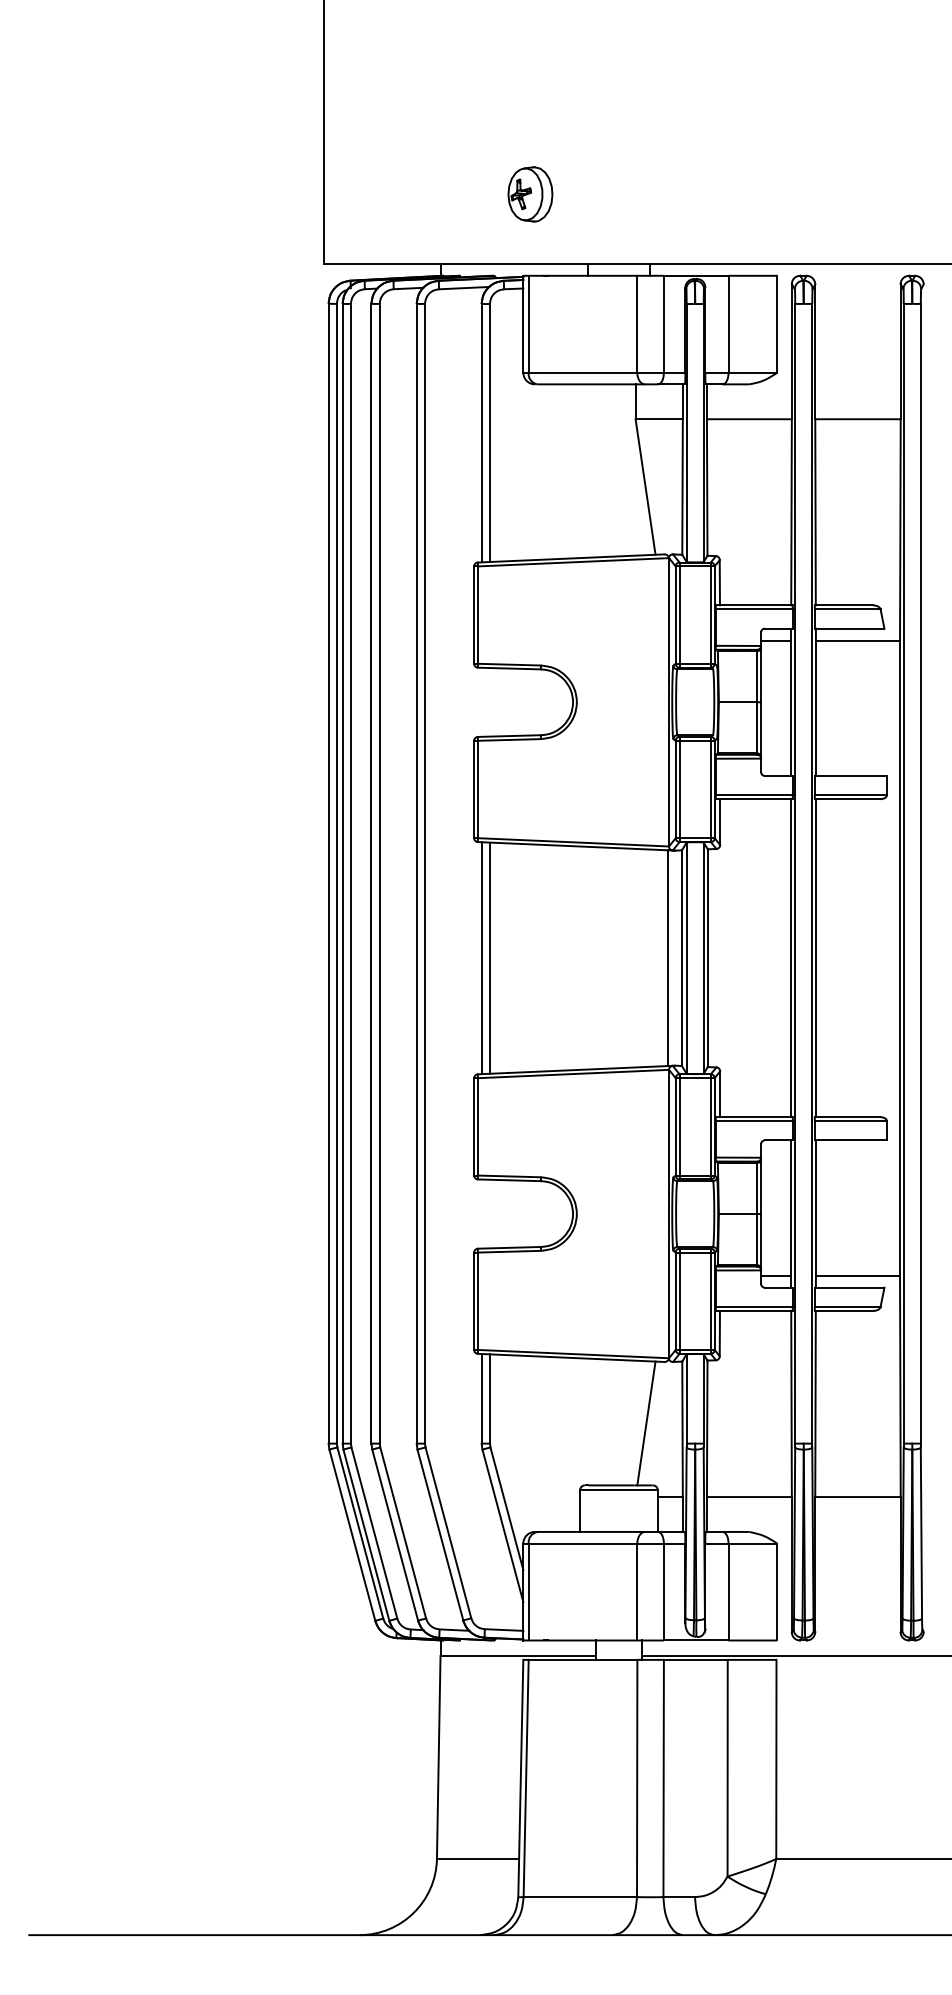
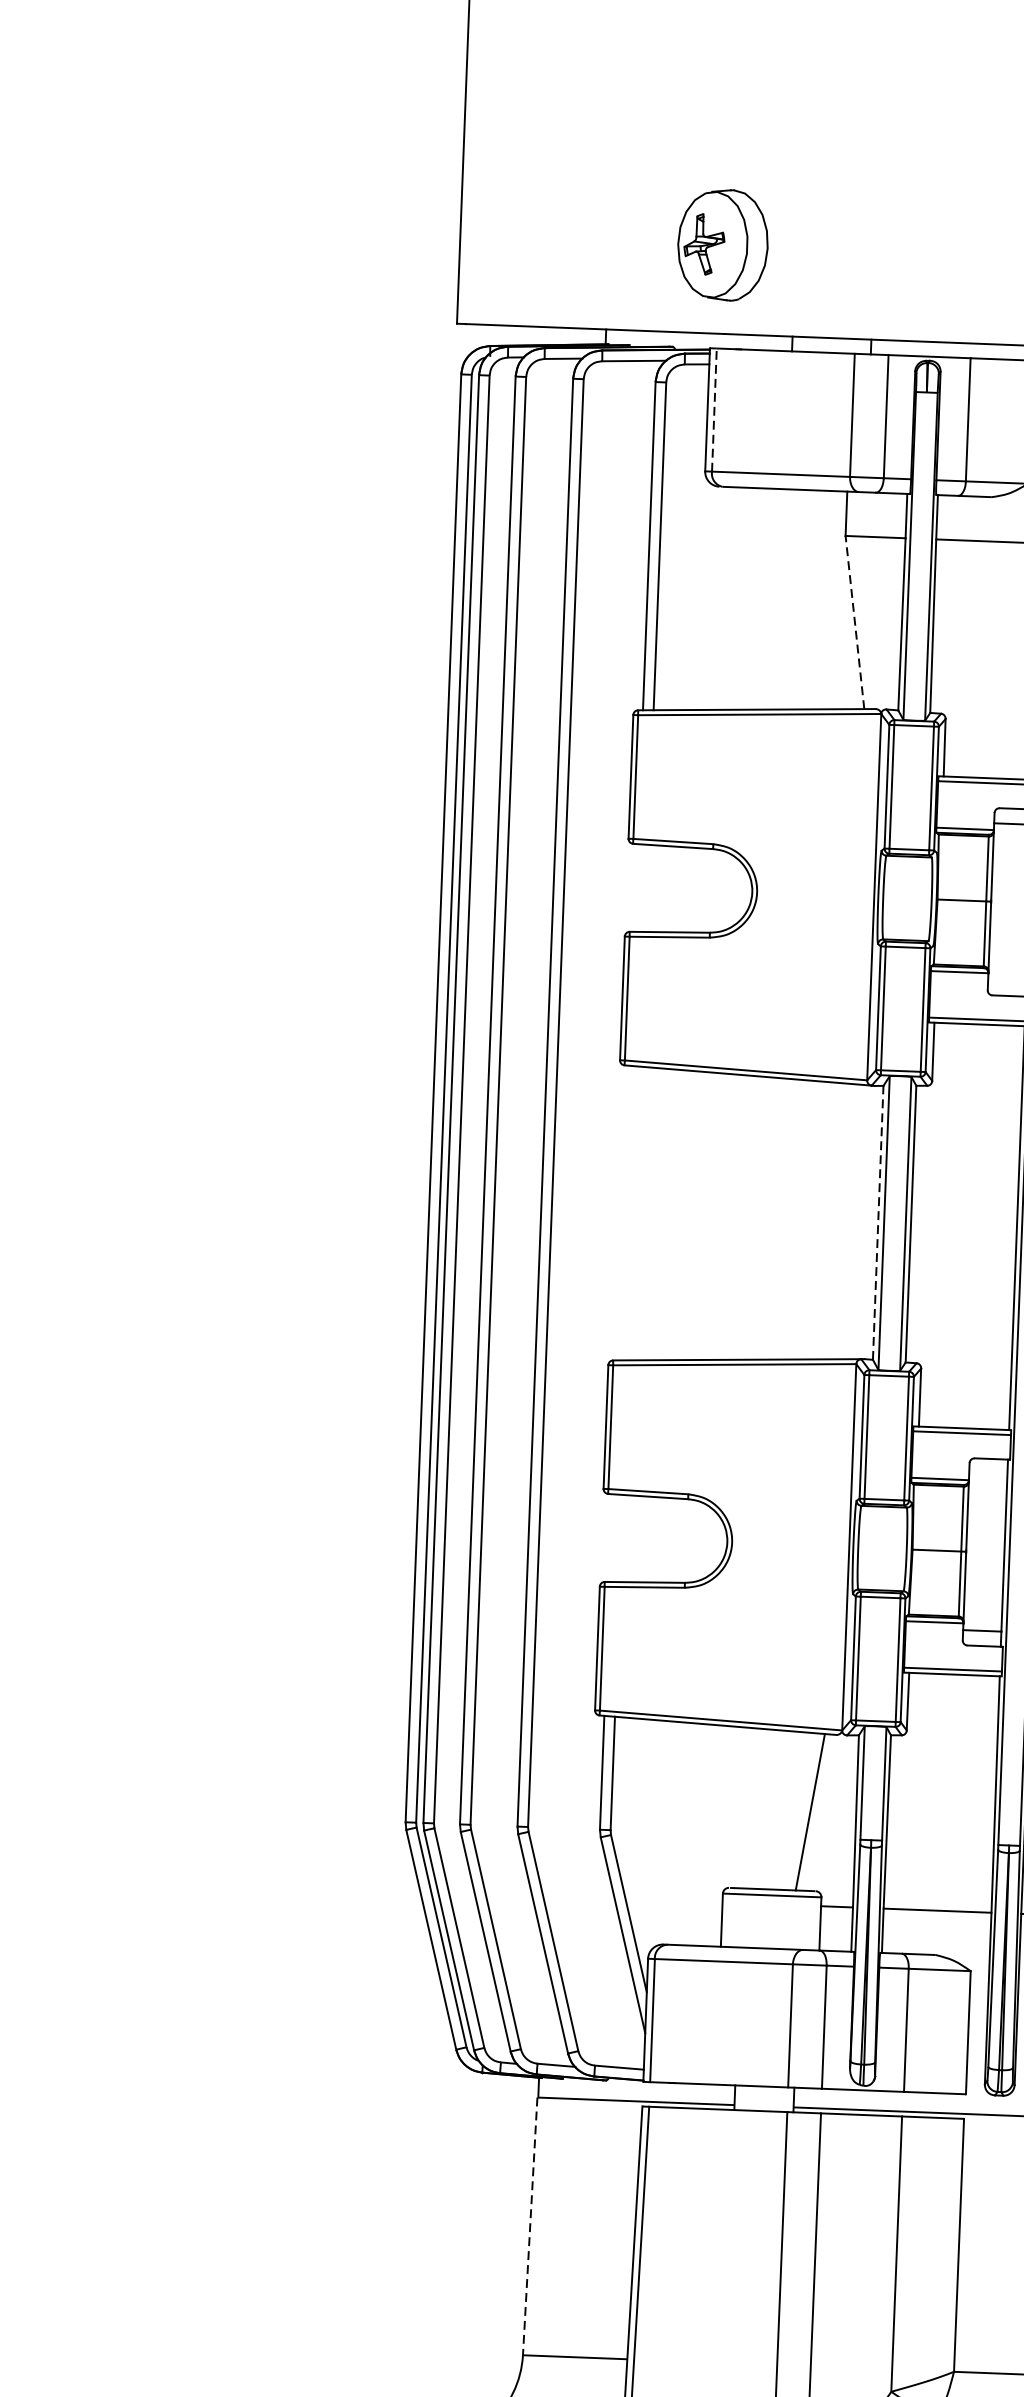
part: (530, 194) -> (723, 245), size x1.6
line: (528, 323) -> (714, 409), solid -> dashed
line: (645, 486) -> (854, 621), solid -> dashed
line: (489, 957) -> (633, 1212), removed
line: (481, 958) -> (623, 1213), removed
line: (668, 958) -> (861, 1222), removed
line: (681, 958) -> (877, 1223), solid -> dashed
line: (438, 1757) -> (529, 2226), solid -> dashed

